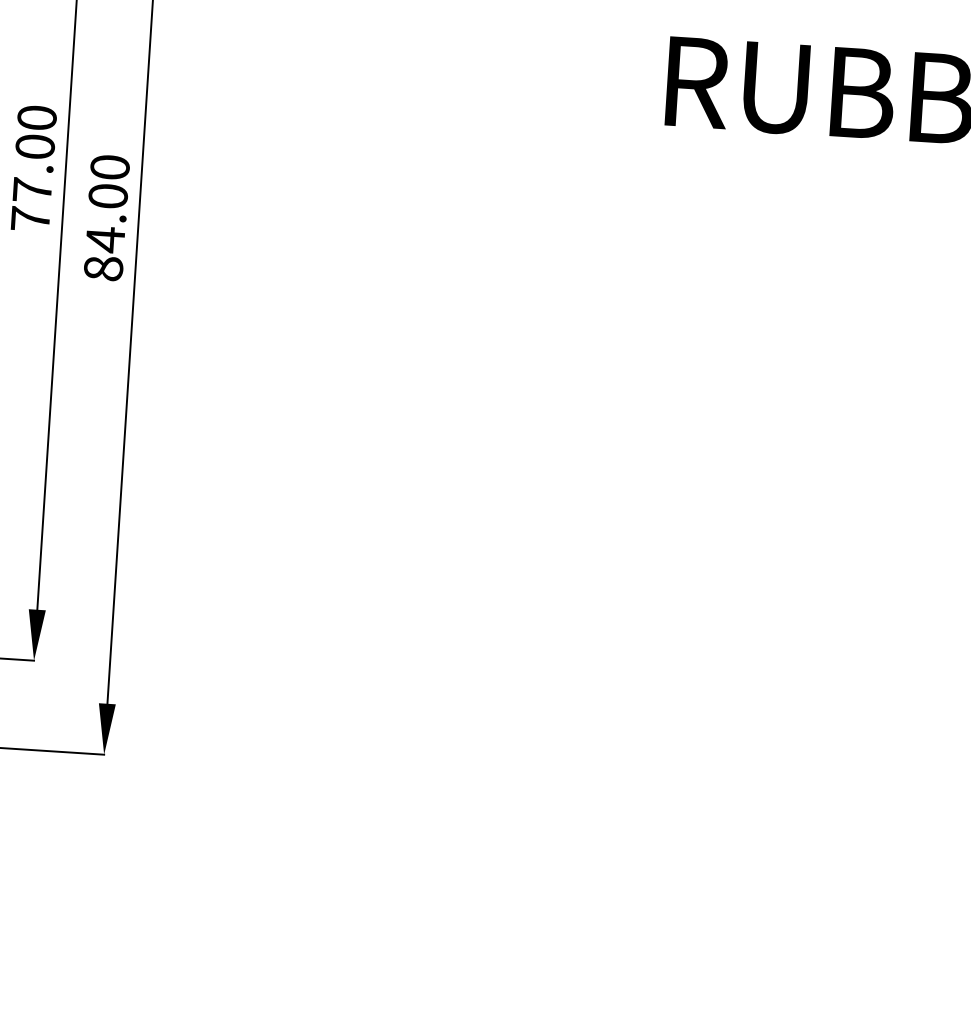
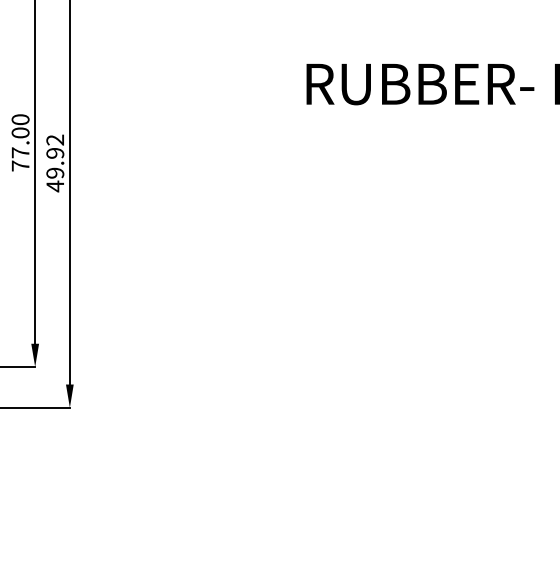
text: (107, 218) -> (55, 163), 84.00 -> 49.92

